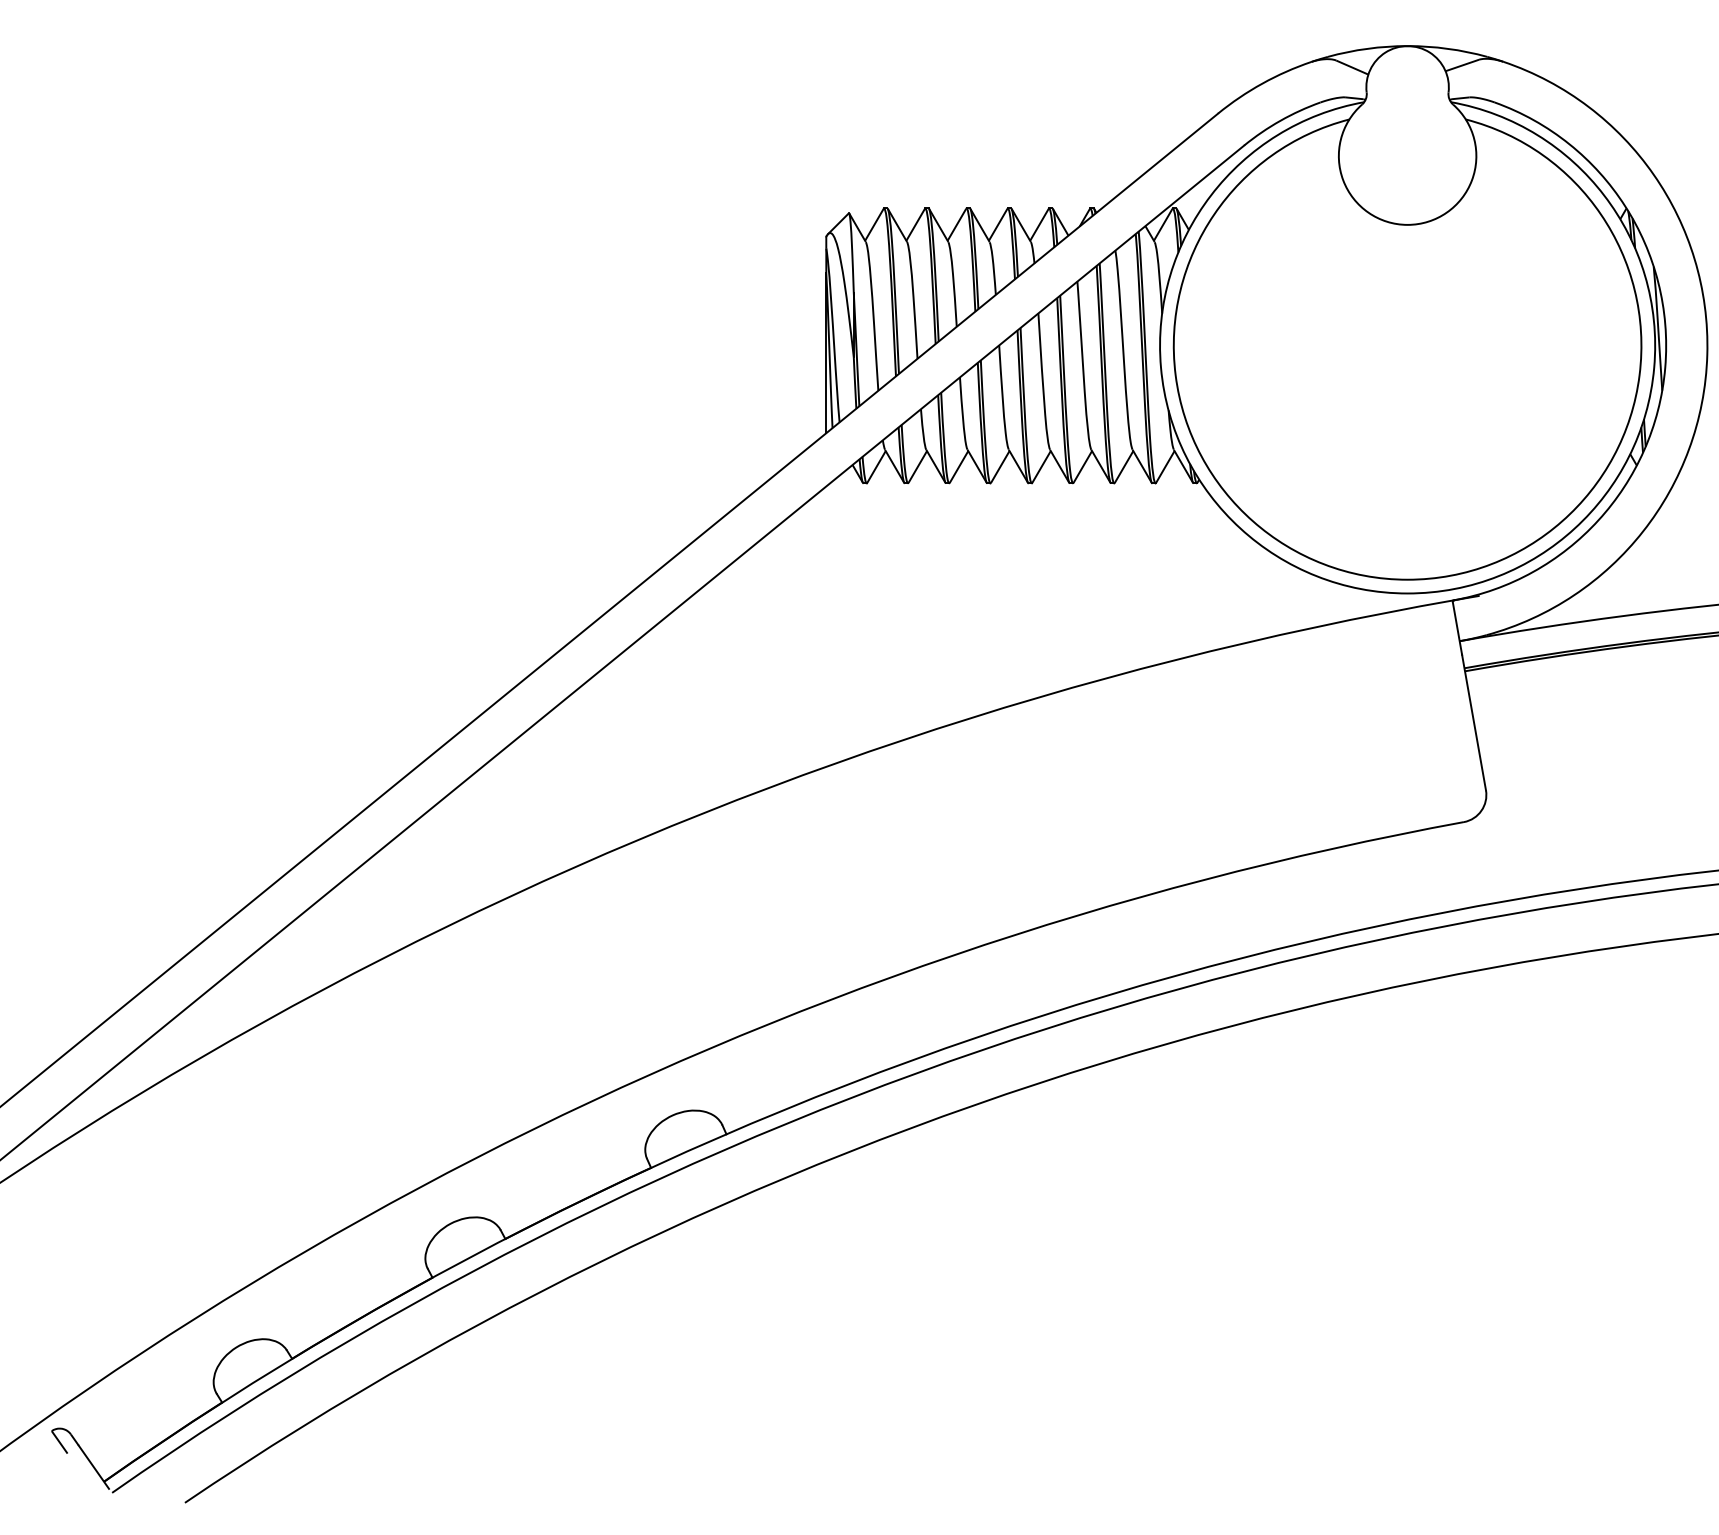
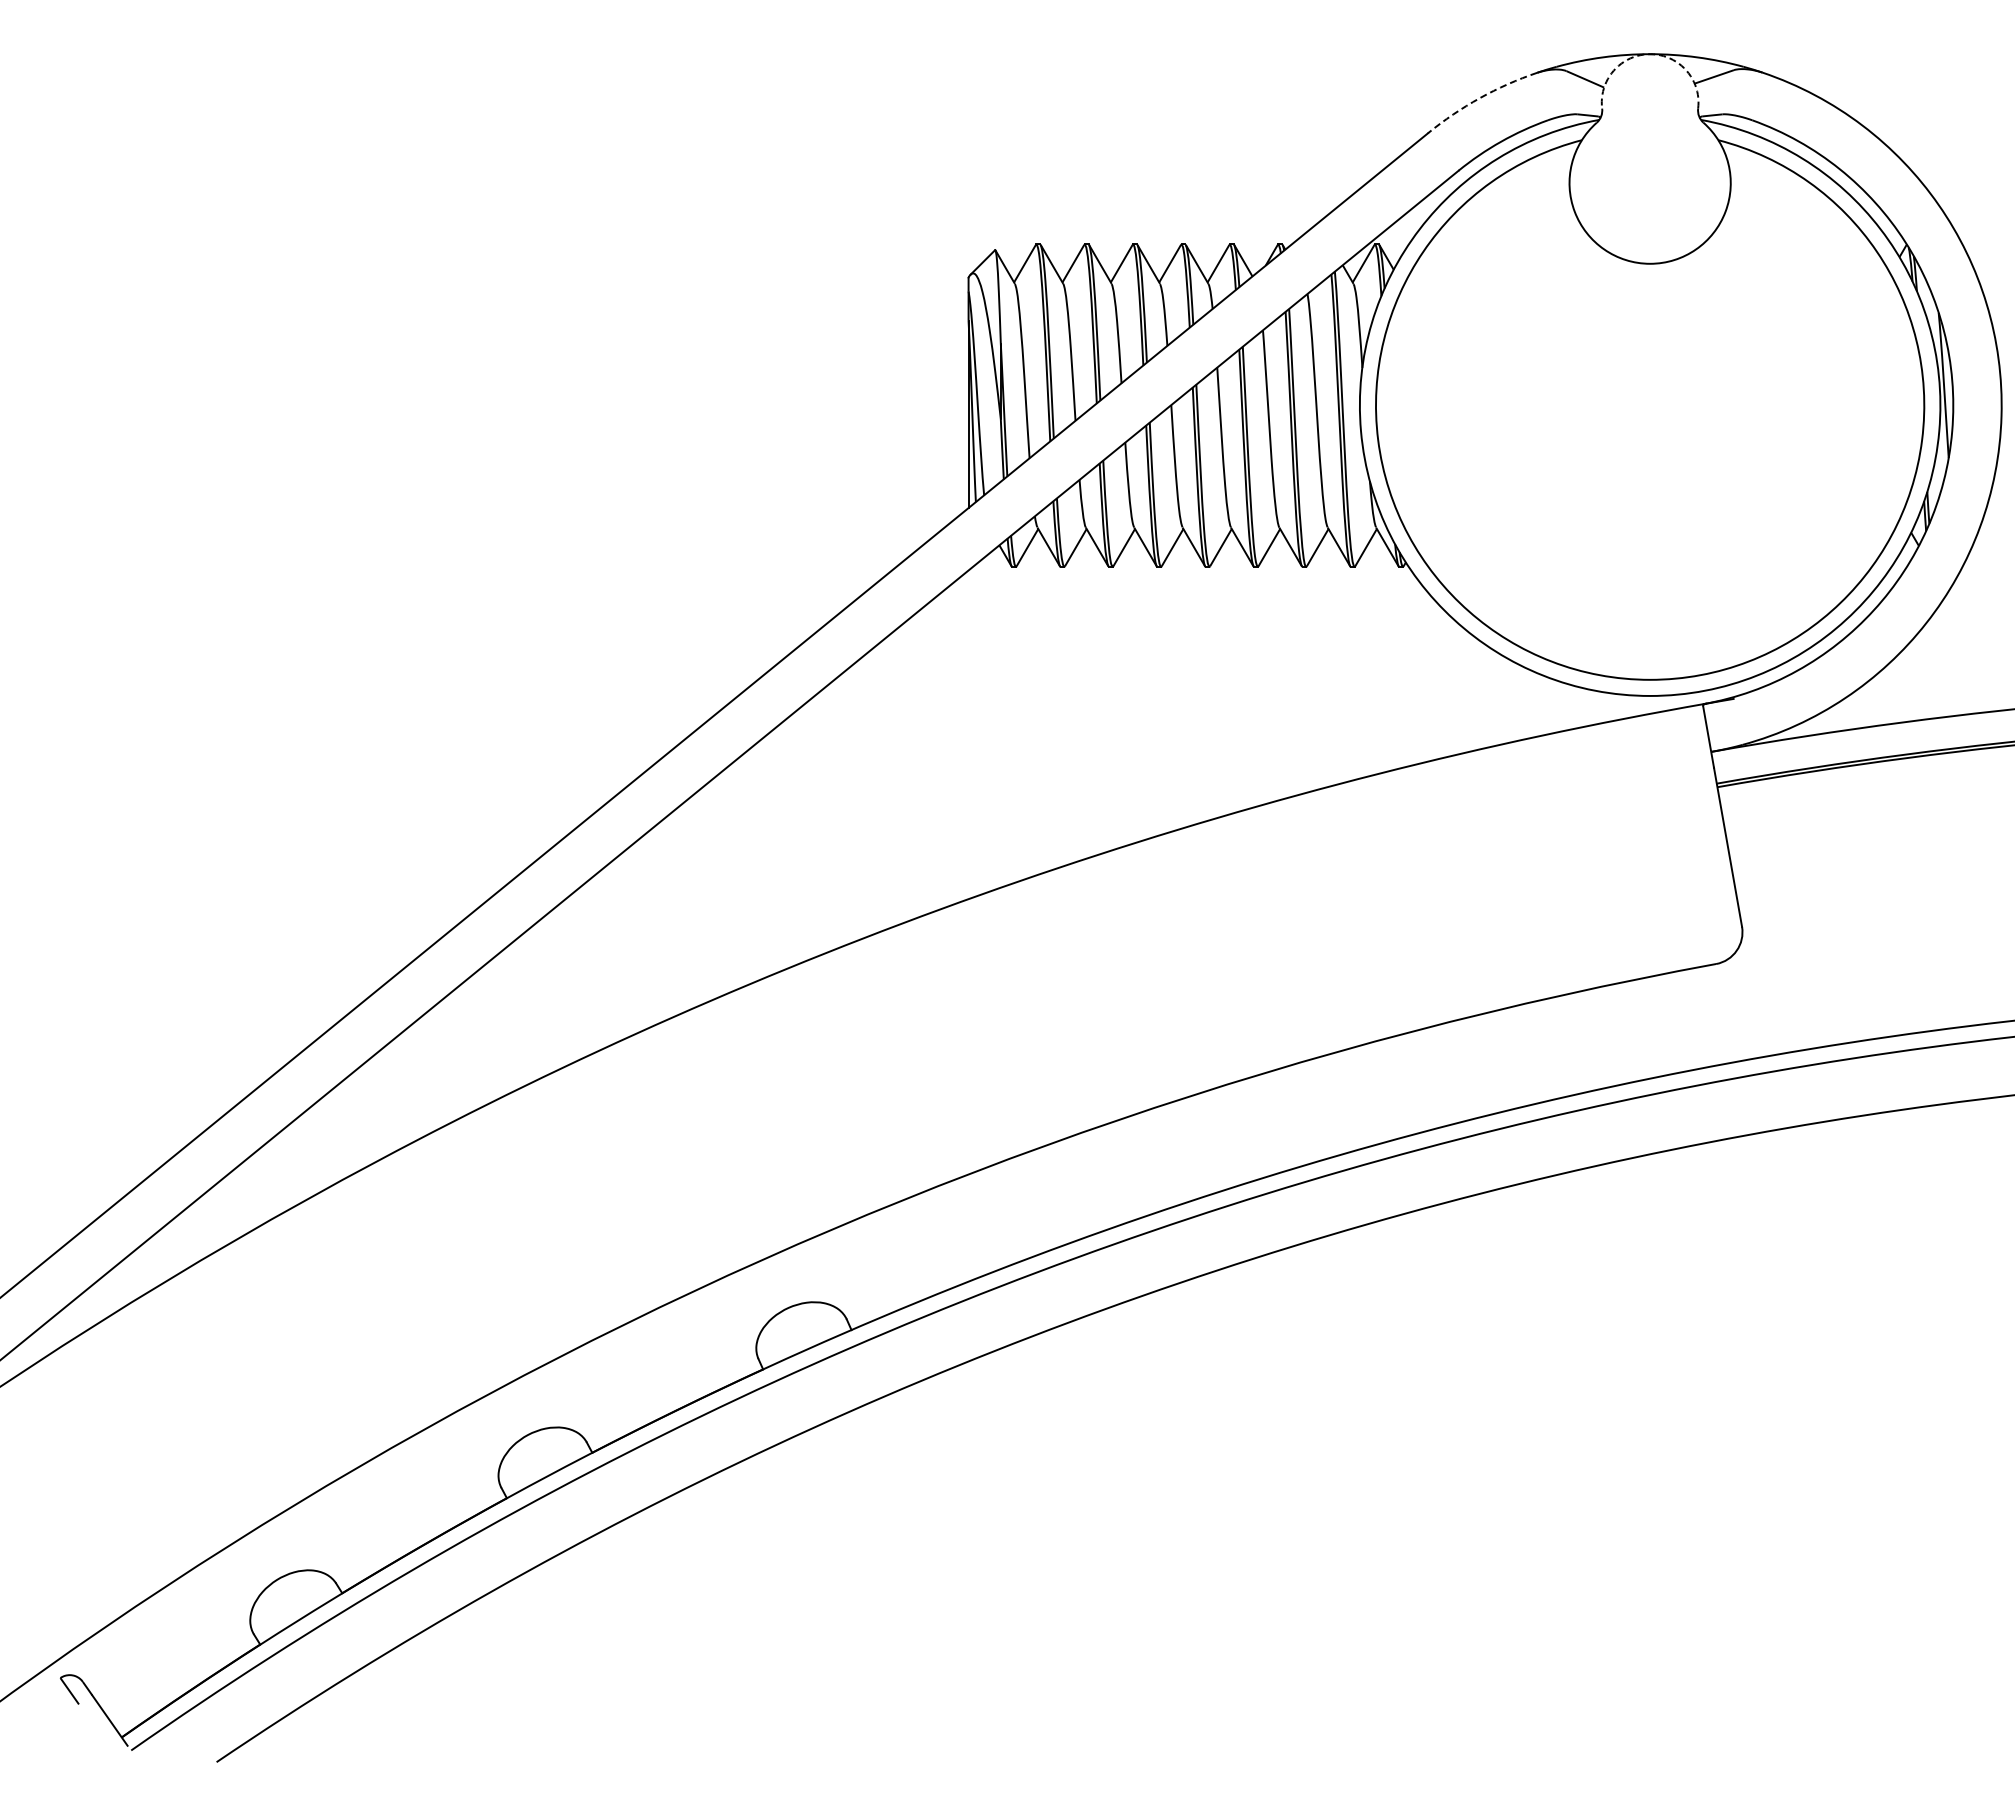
arc: (1407, 46) -> (1650, 54), solid -> dashed
arc: (1262, 83) -> (1479, 98), solid -> dashed

